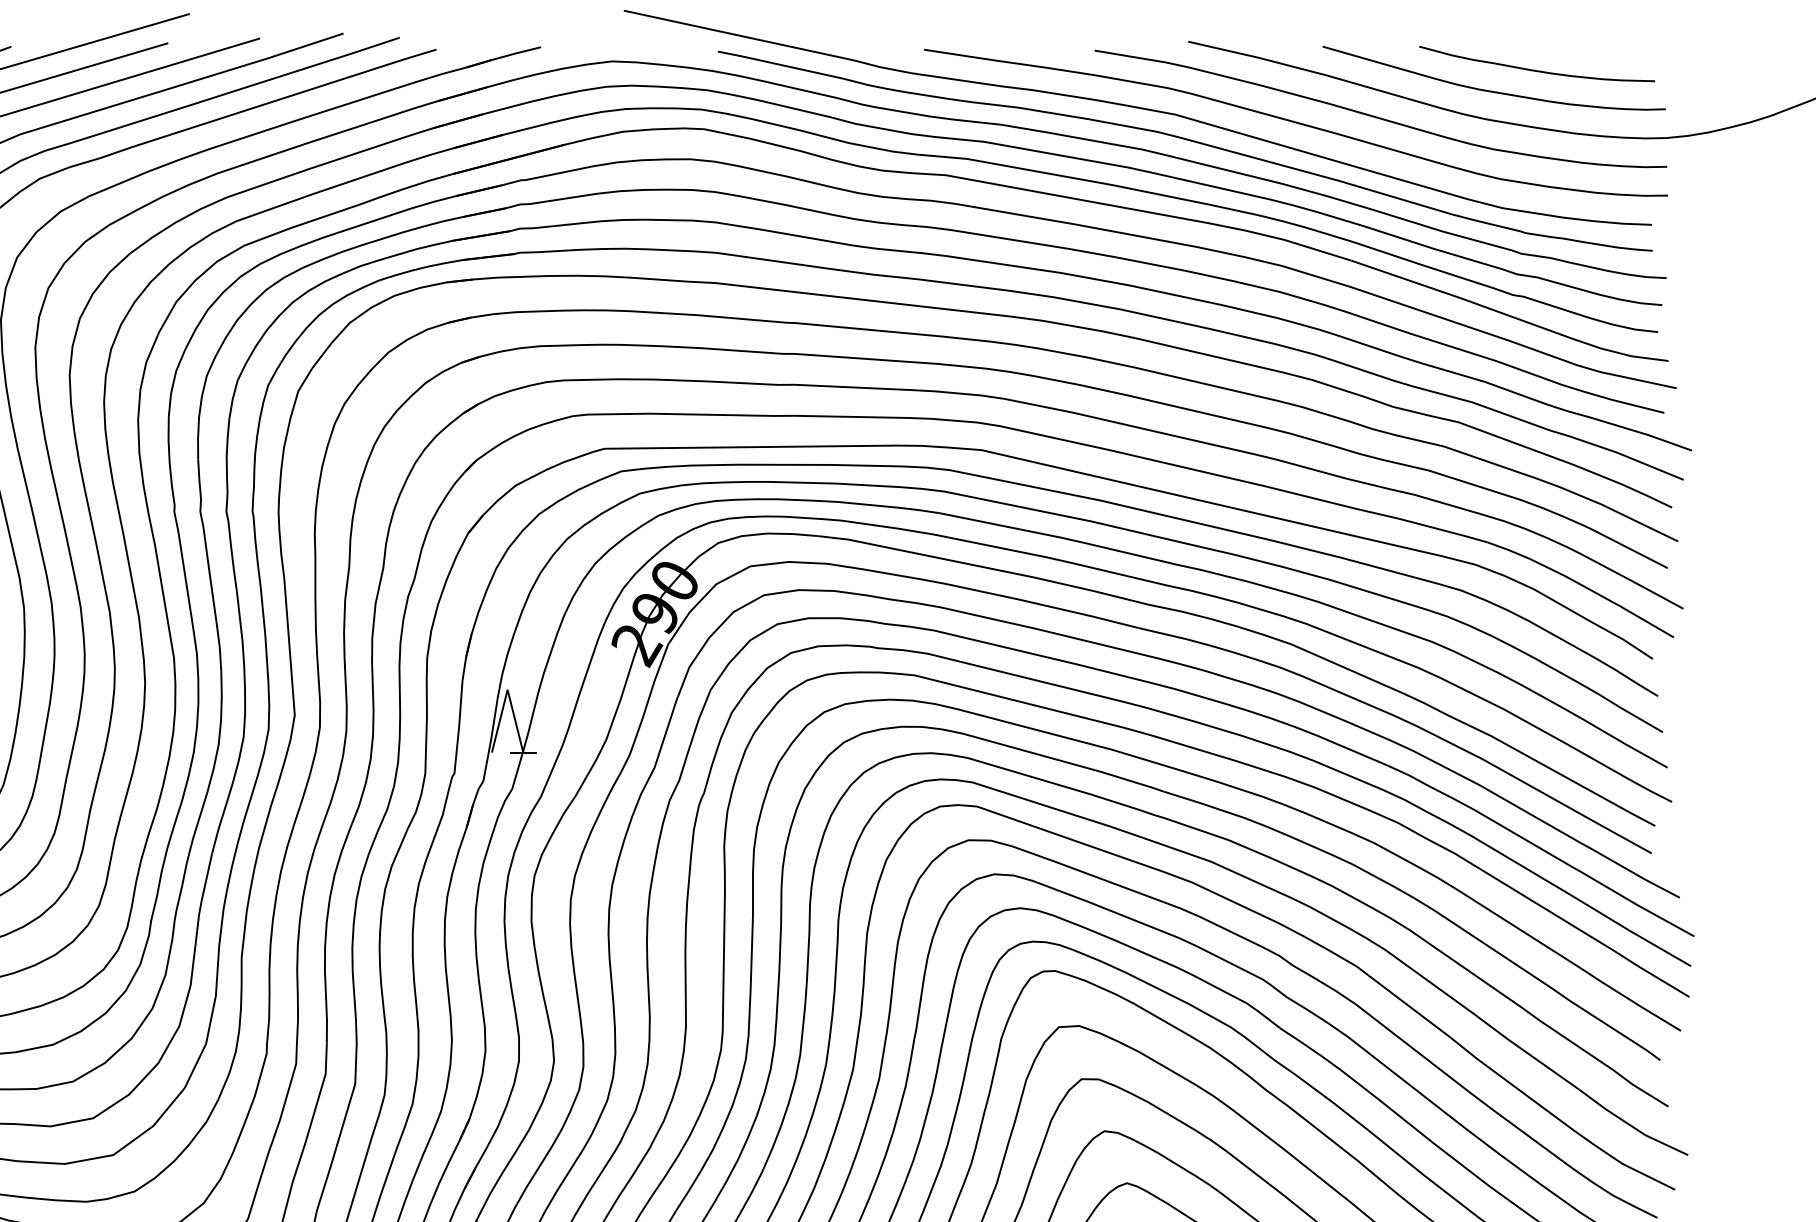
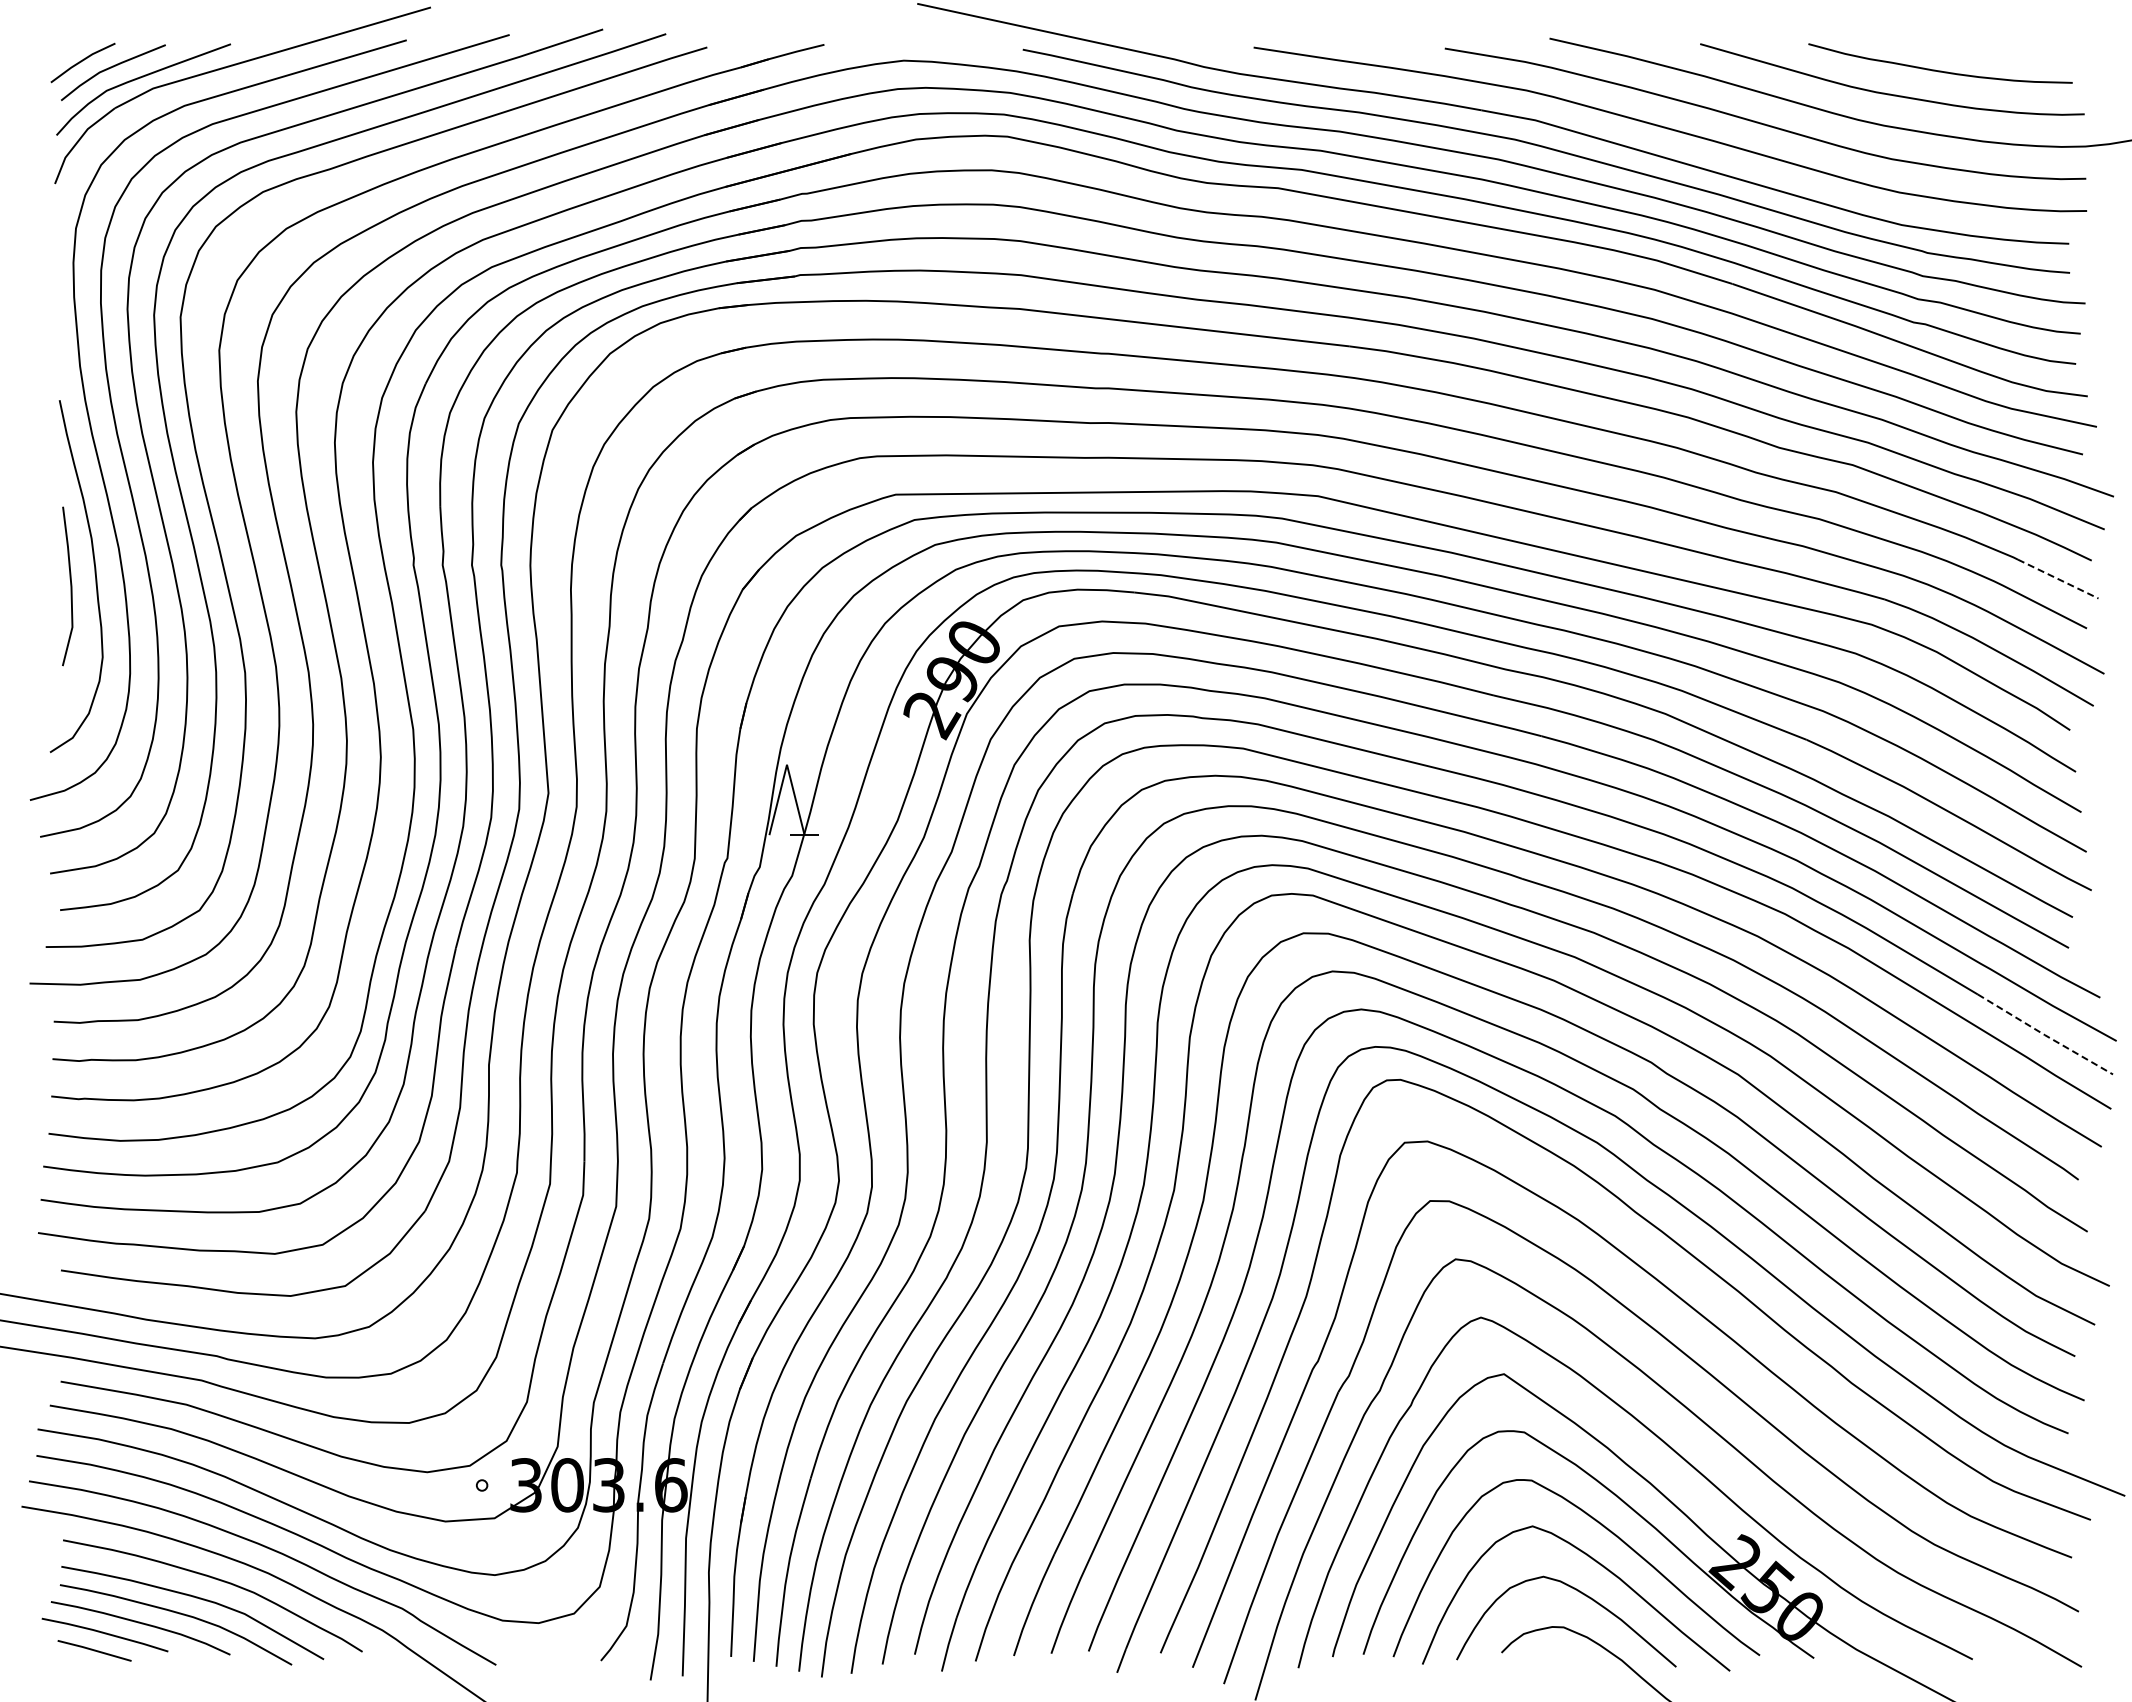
line: (1642, 524) -> (2058, 579), solid -> dashed
line: (1630, 931) -> (2045, 1035), solid -> dashed

